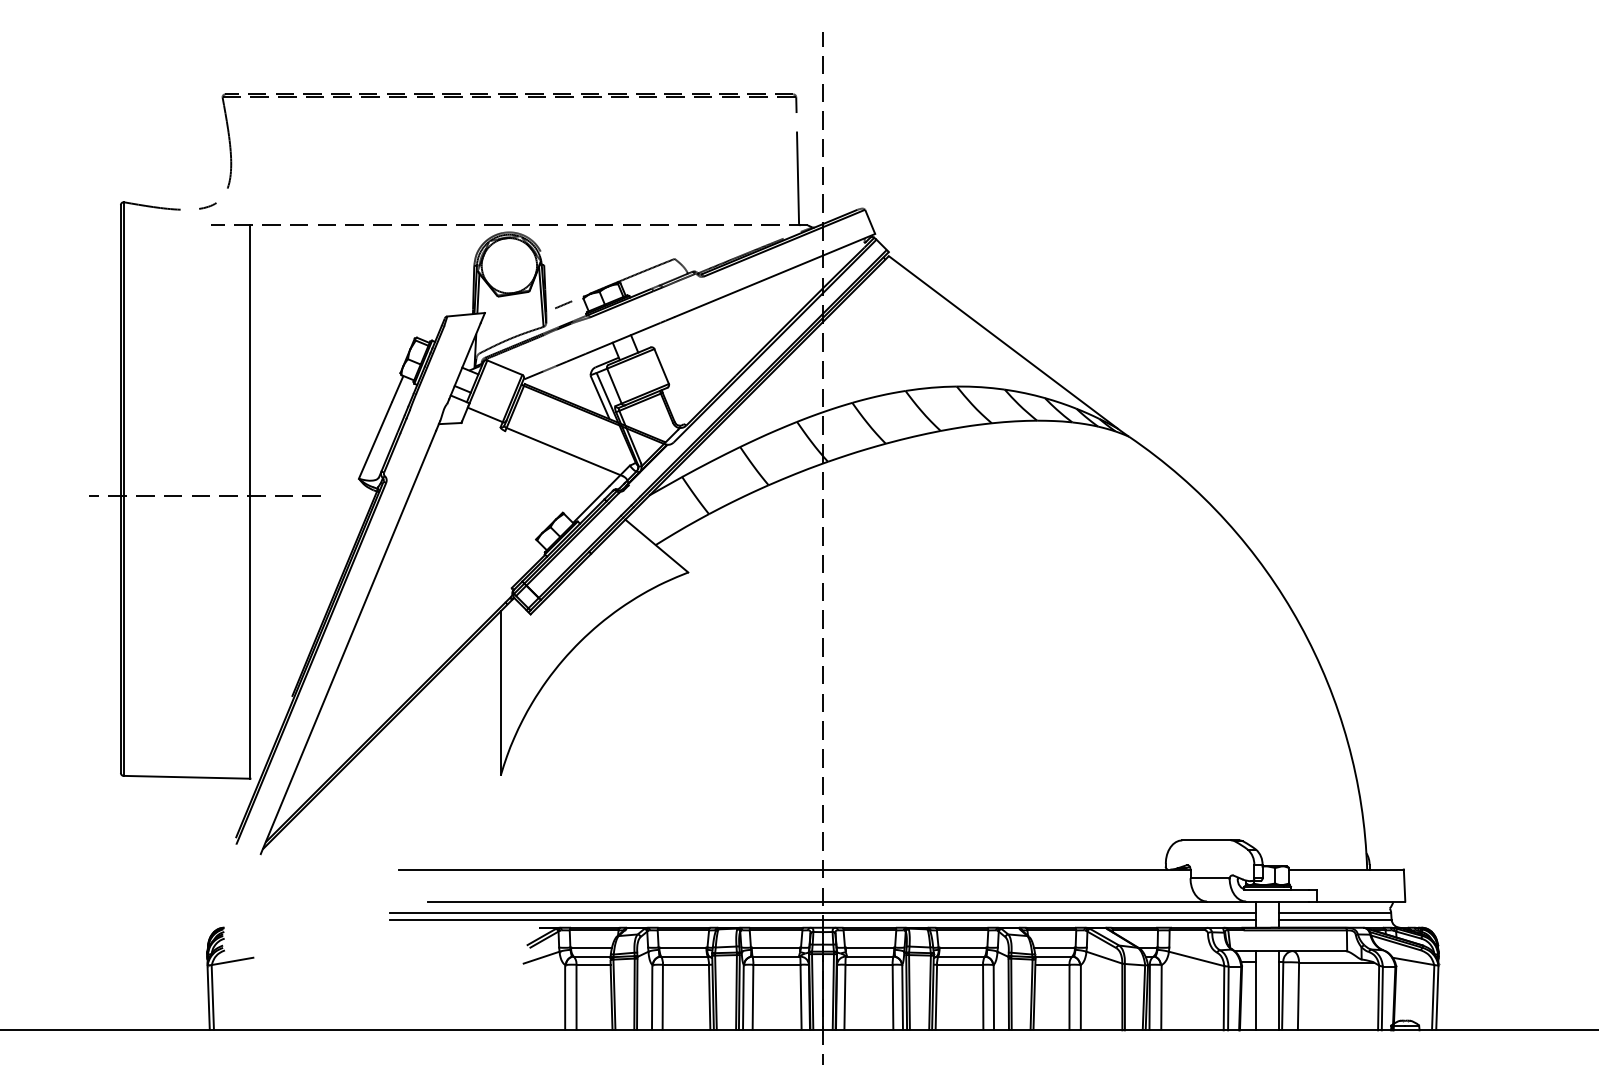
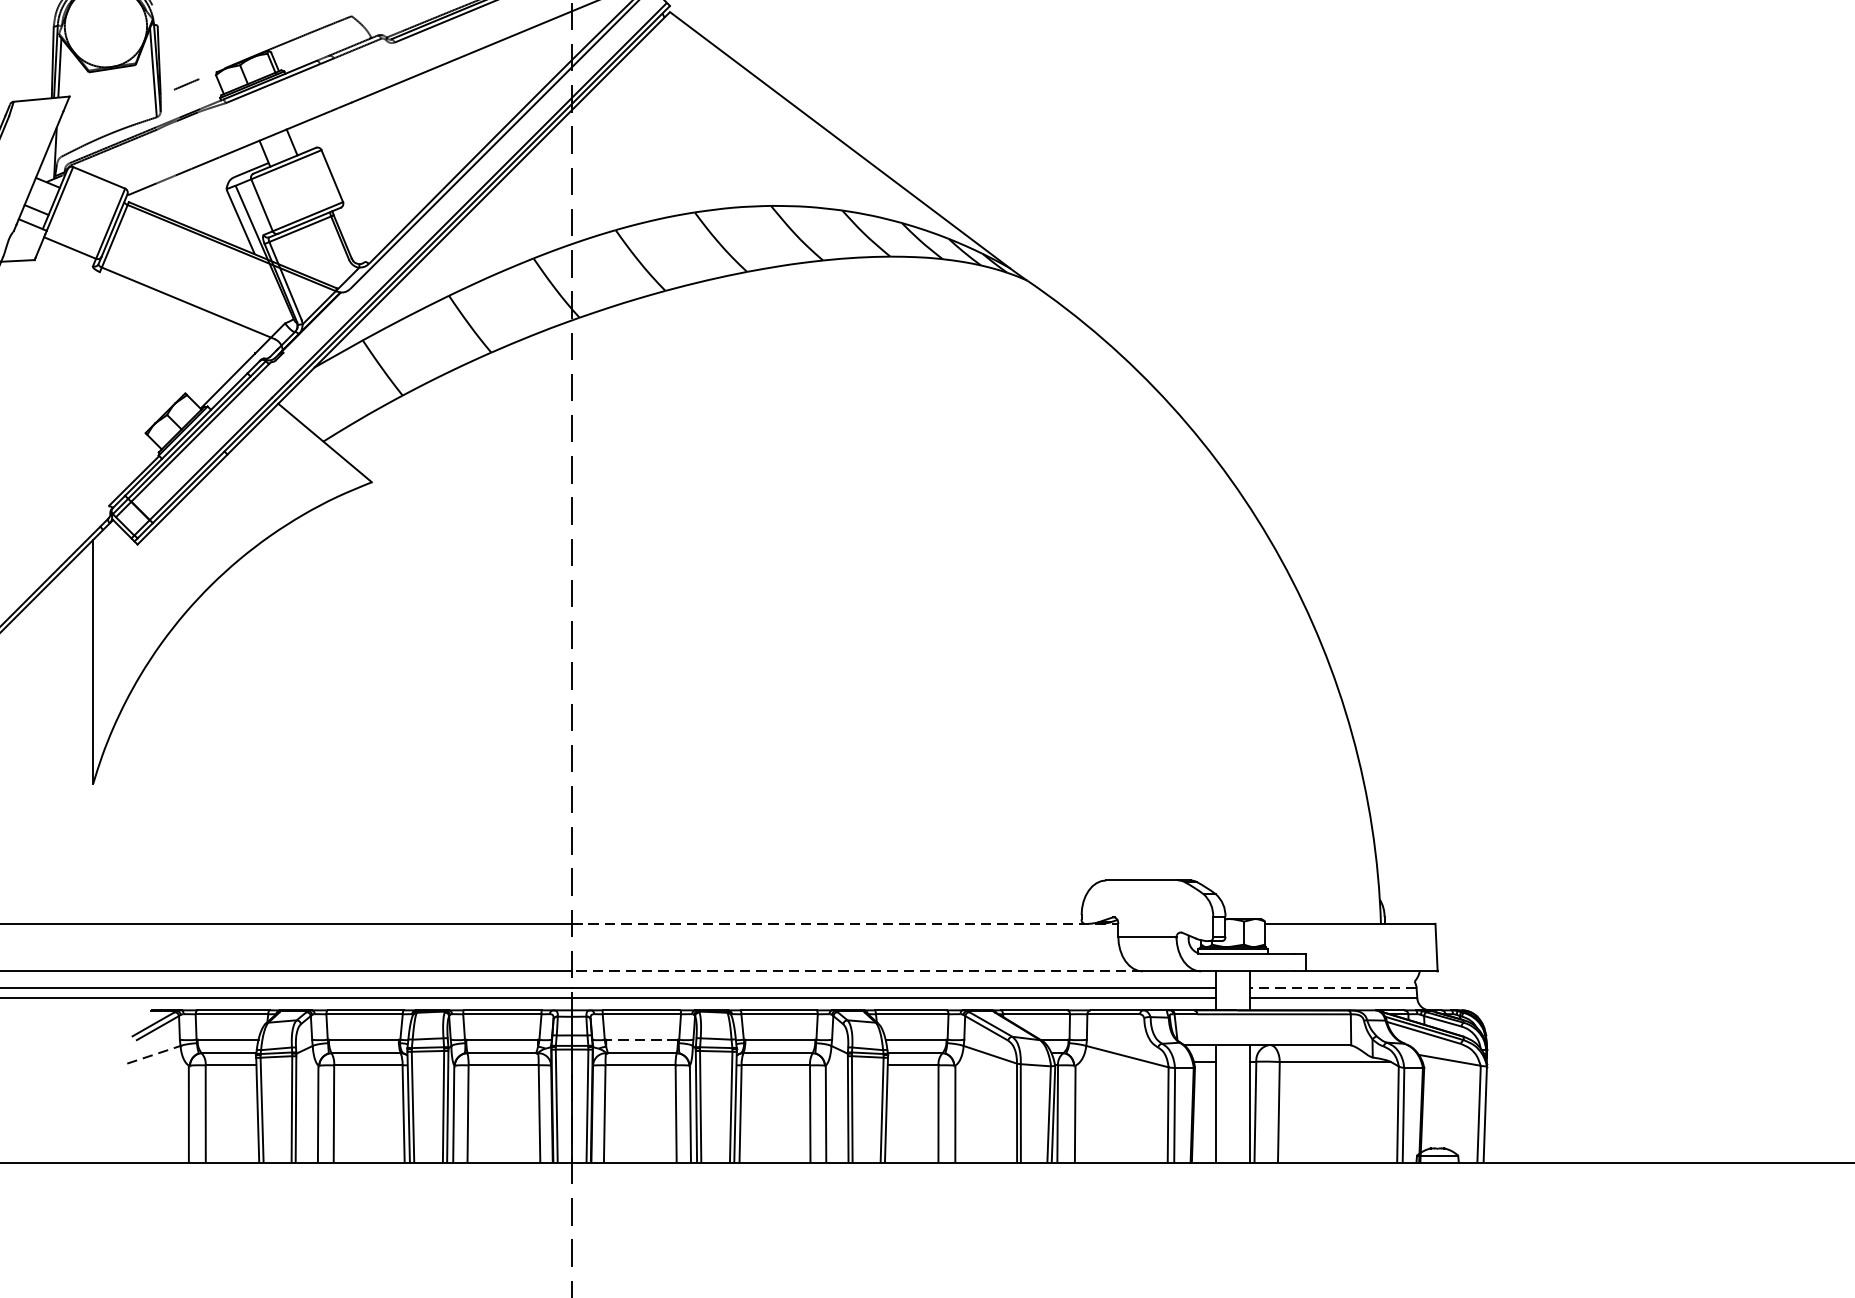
line: (1006, 869) -> (844, 923), solid -> dashed
line: (1014, 901) -> (856, 971), solid -> dashed
line: (1335, 912) -> (1333, 987), solid -> dashed
line: (869, 947) -> (641, 1039), solid -> dashed
line: (541, 957) -> (153, 1054), solid -> dashed

